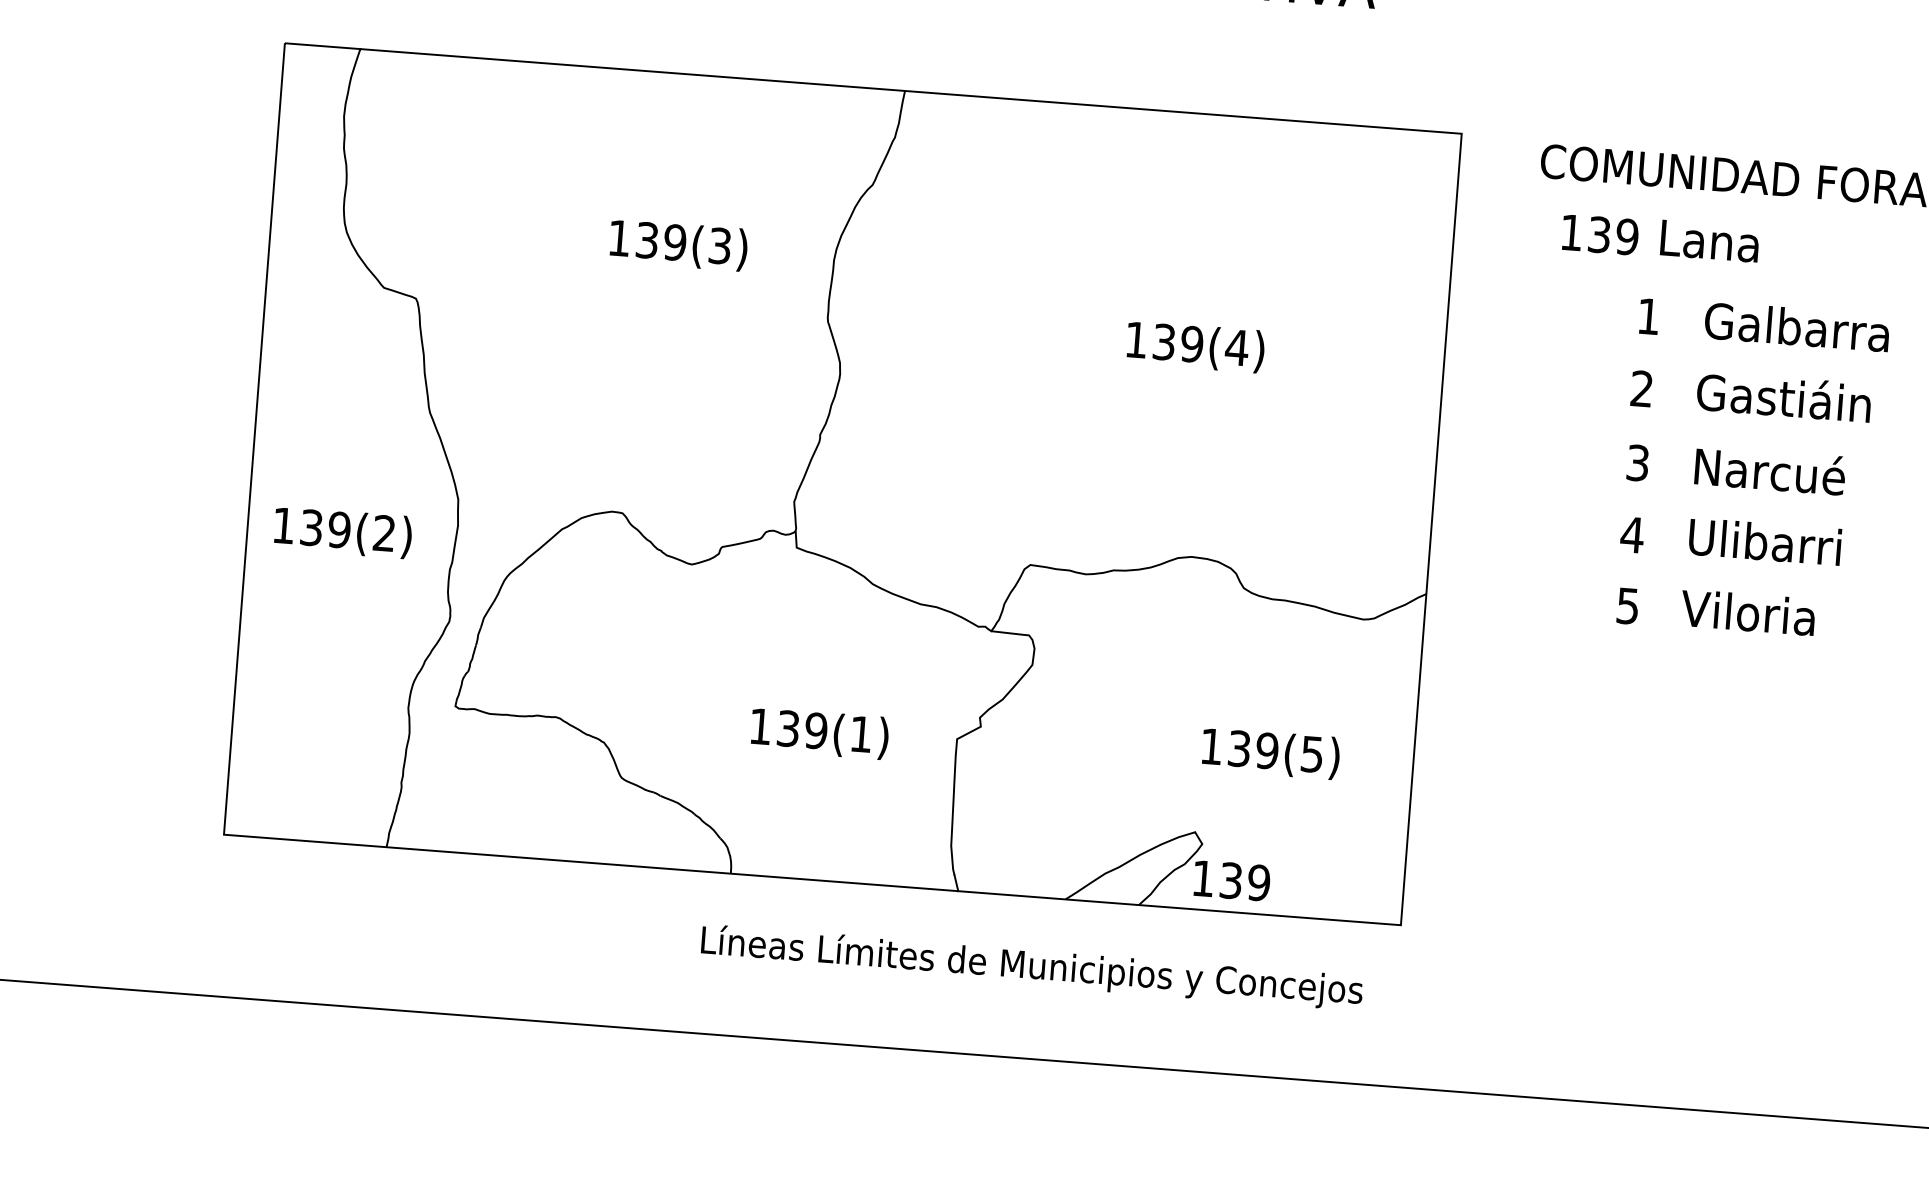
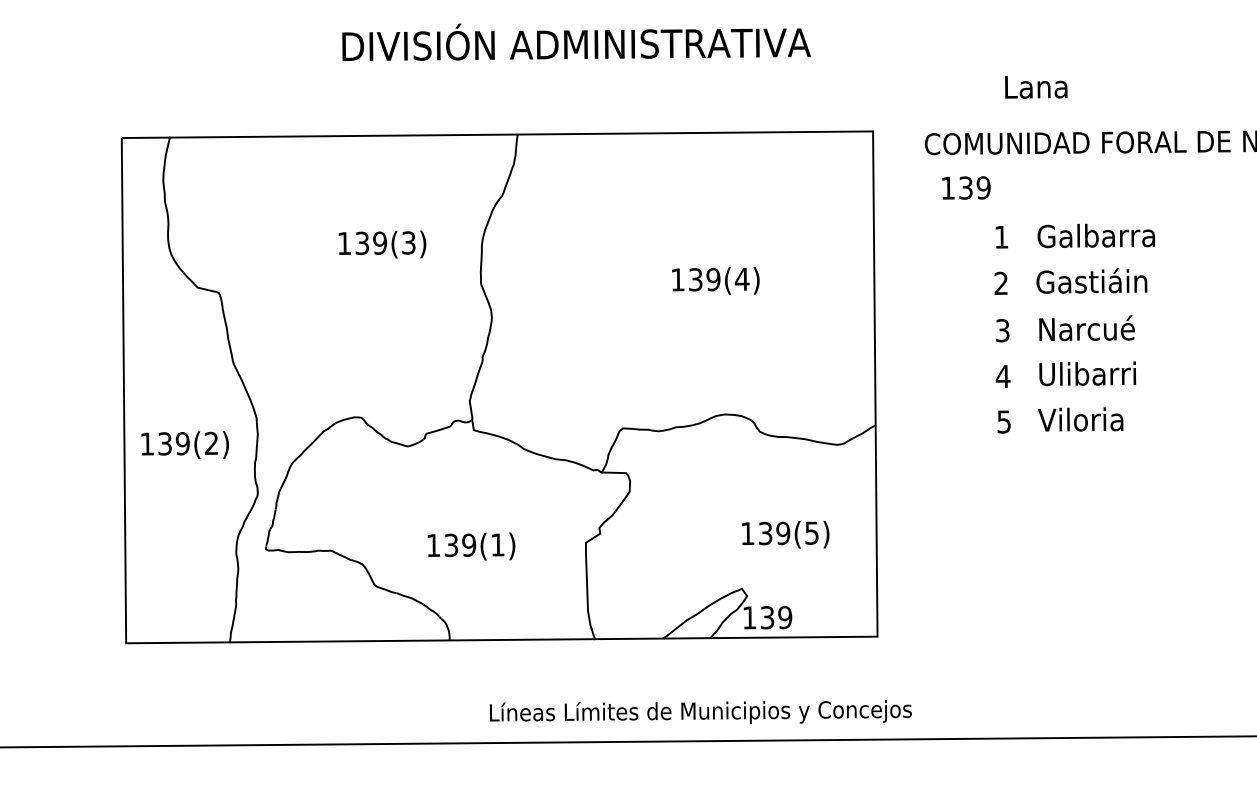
text: (1710, 241) -> (1036, 87), moved
text: (819, 733) -> (471, 546), moved
text: (1031, 967) -> (700, 712), moved

